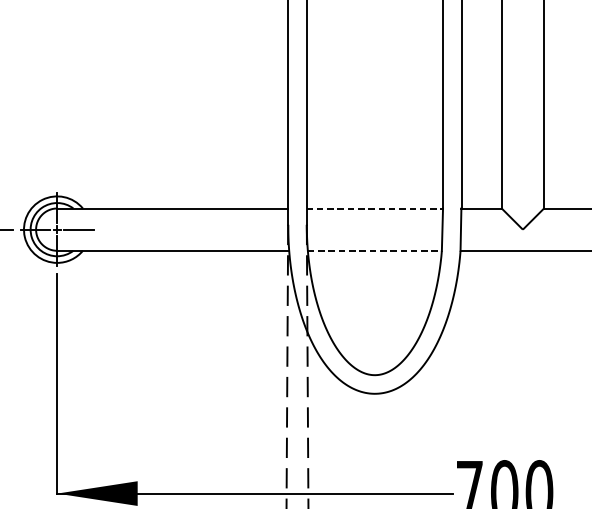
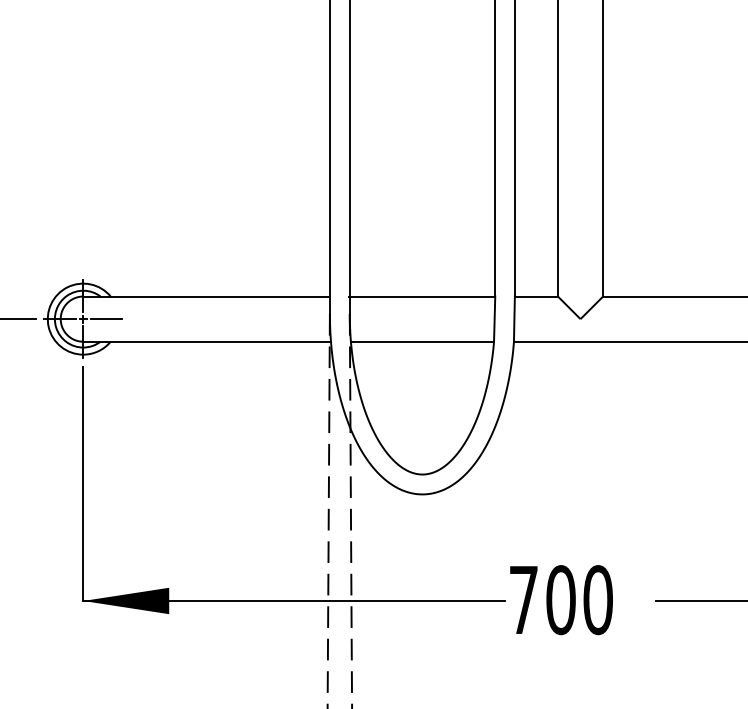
line: (374, 208) -> (422, 296), dashed -> solid
line: (374, 250) -> (422, 341), dashed -> solid

